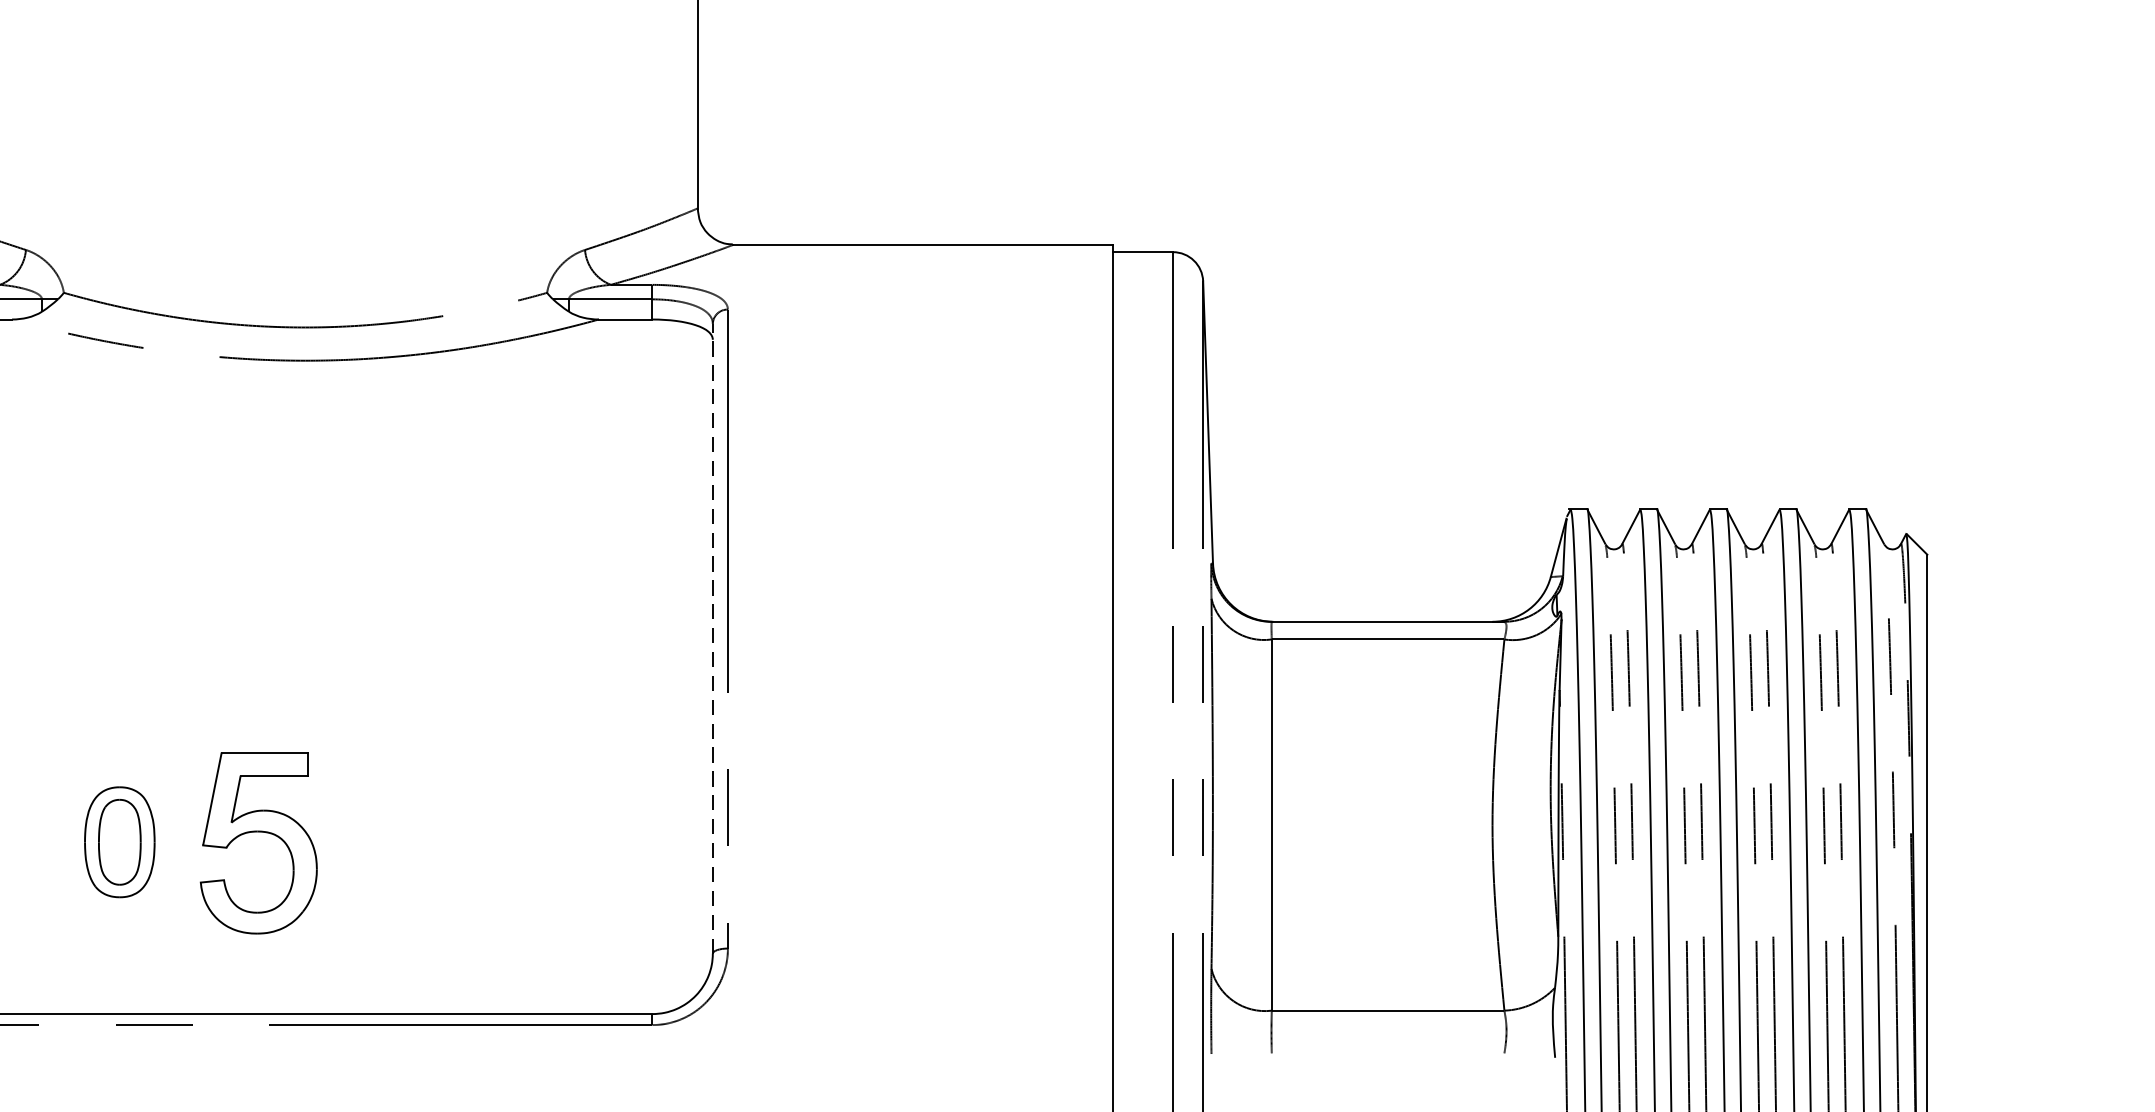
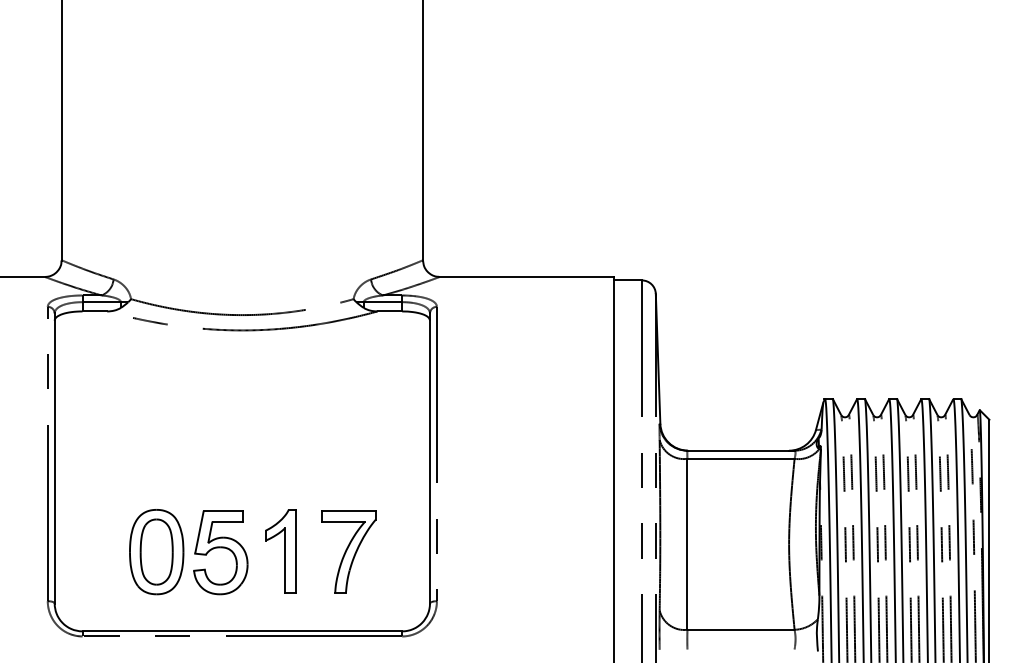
line: (711, 636) -> (429, 457), dashed -> solid
part: (388, 840) -> (280, 551), added
part: (535, 840) -> (348, 551), added
part: (119, 842) -> (156, 552), size x1.67

